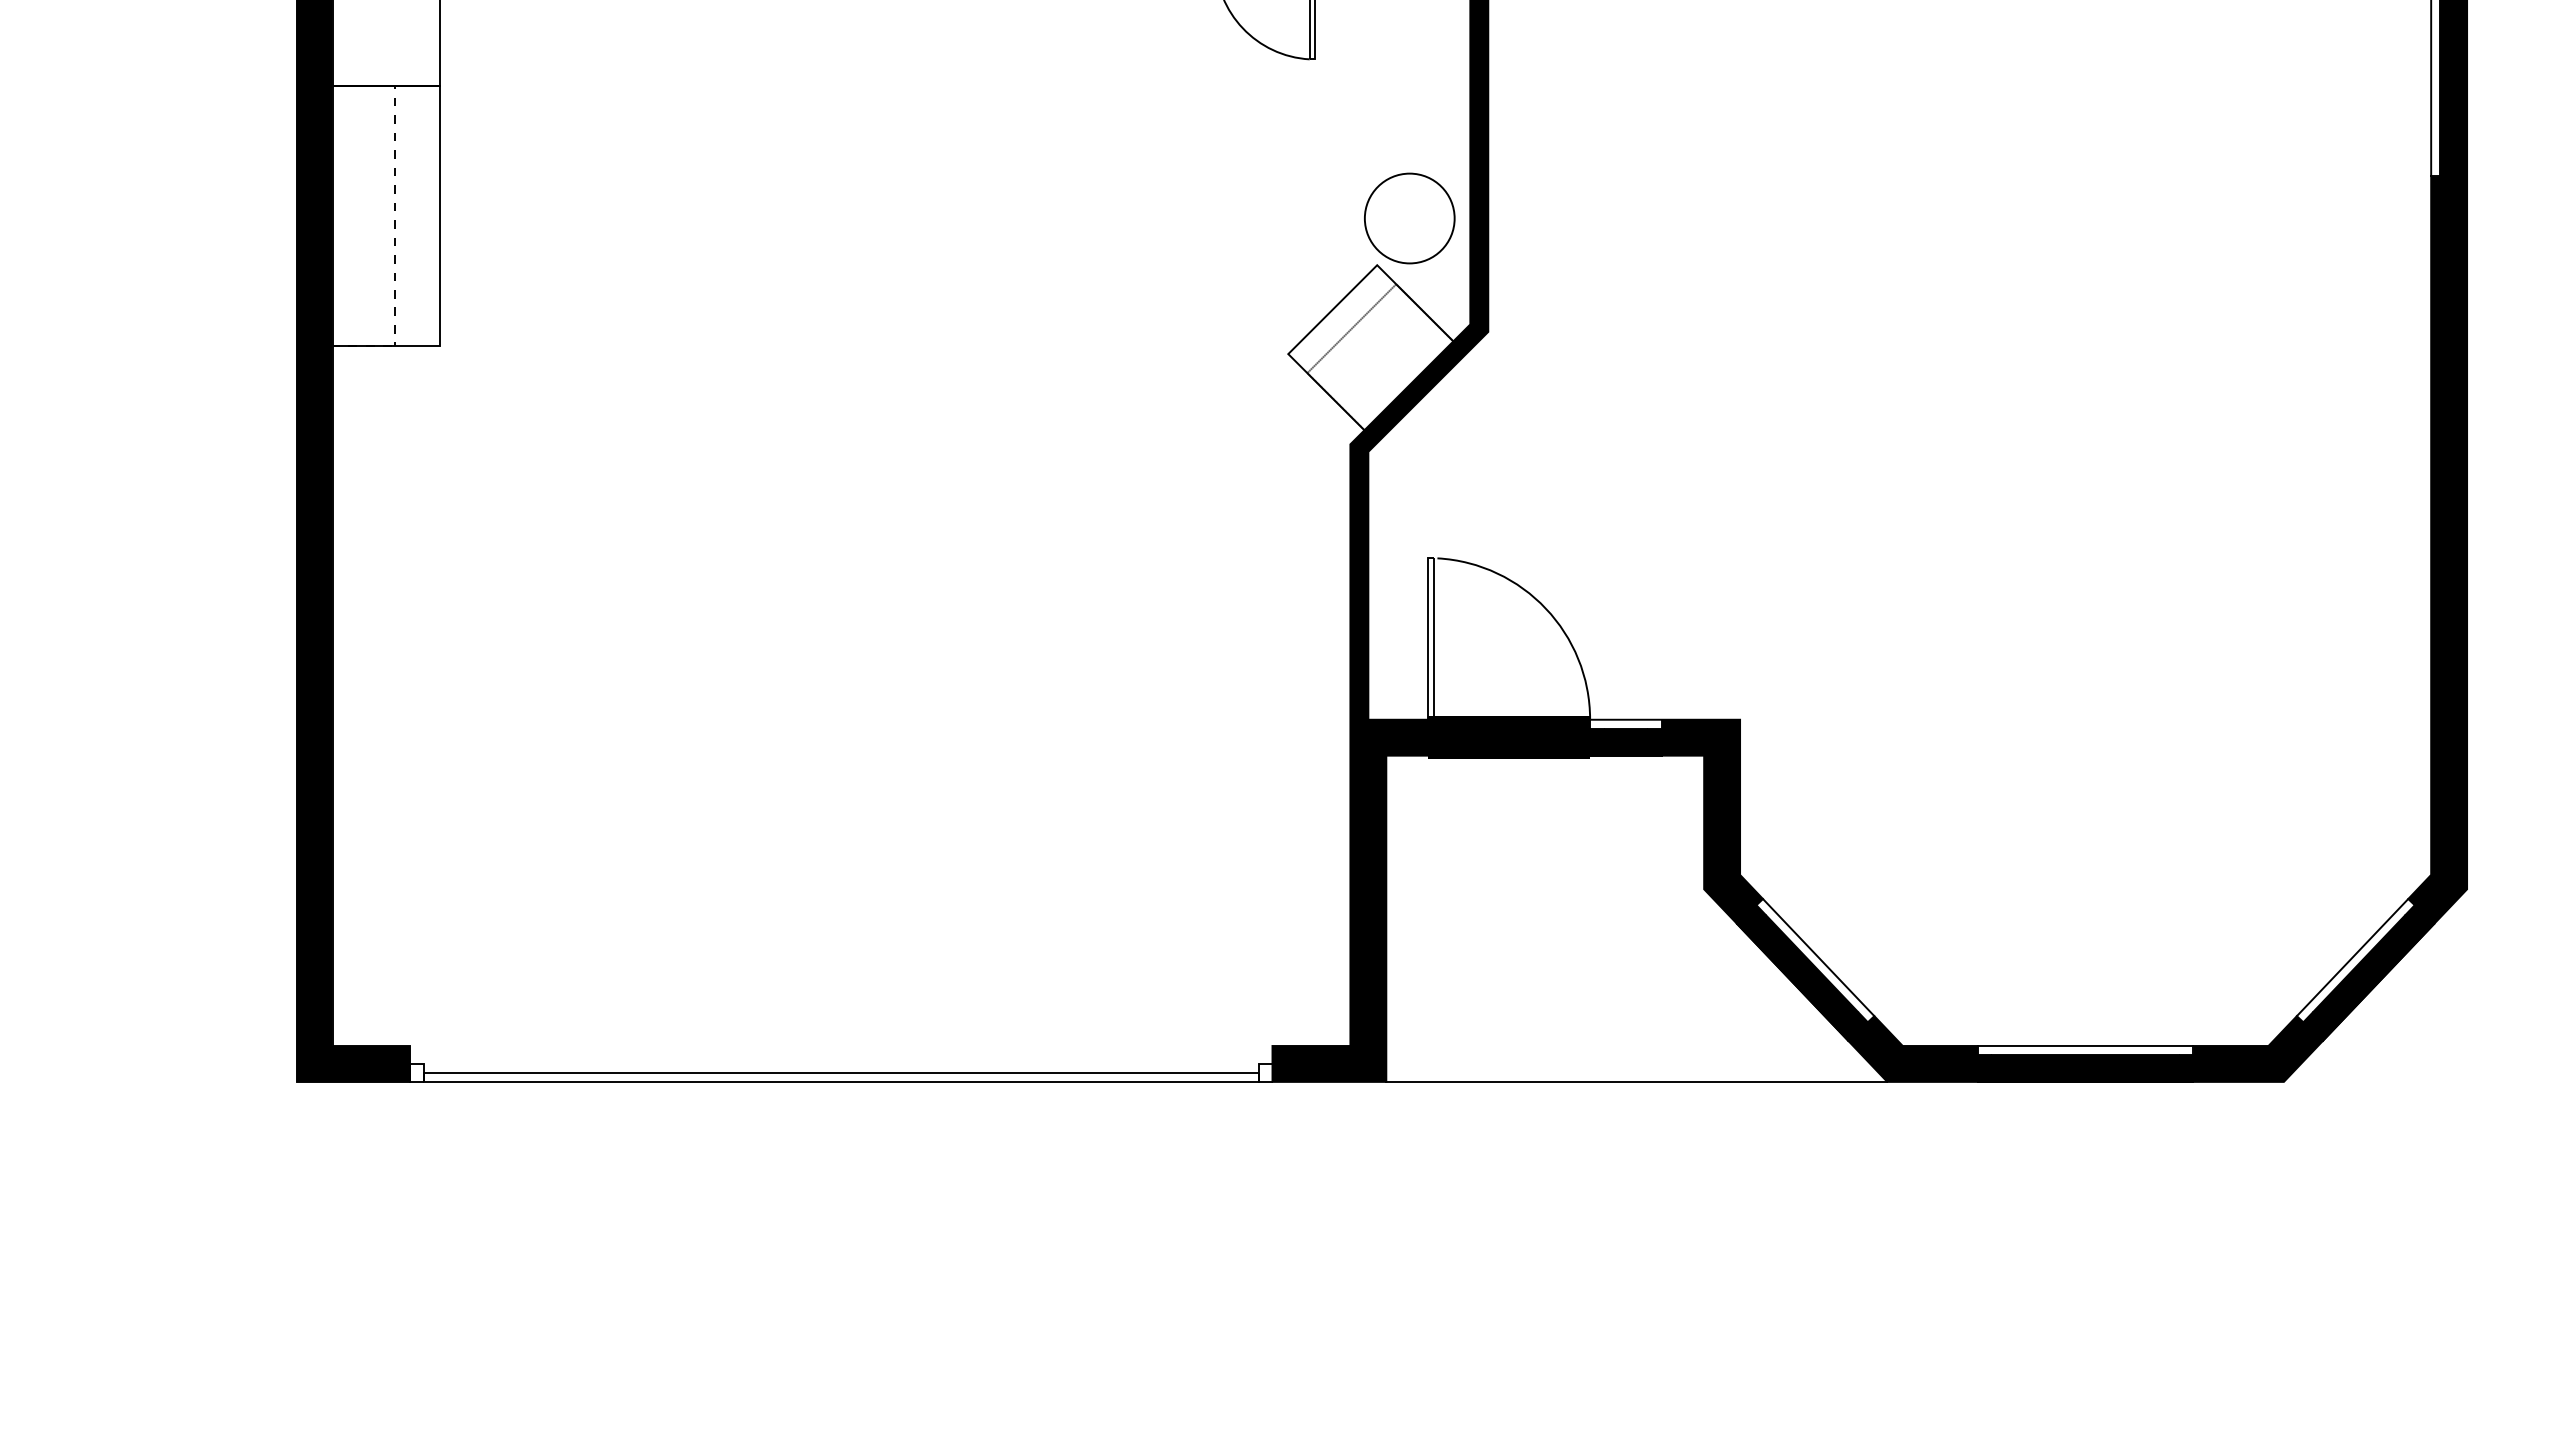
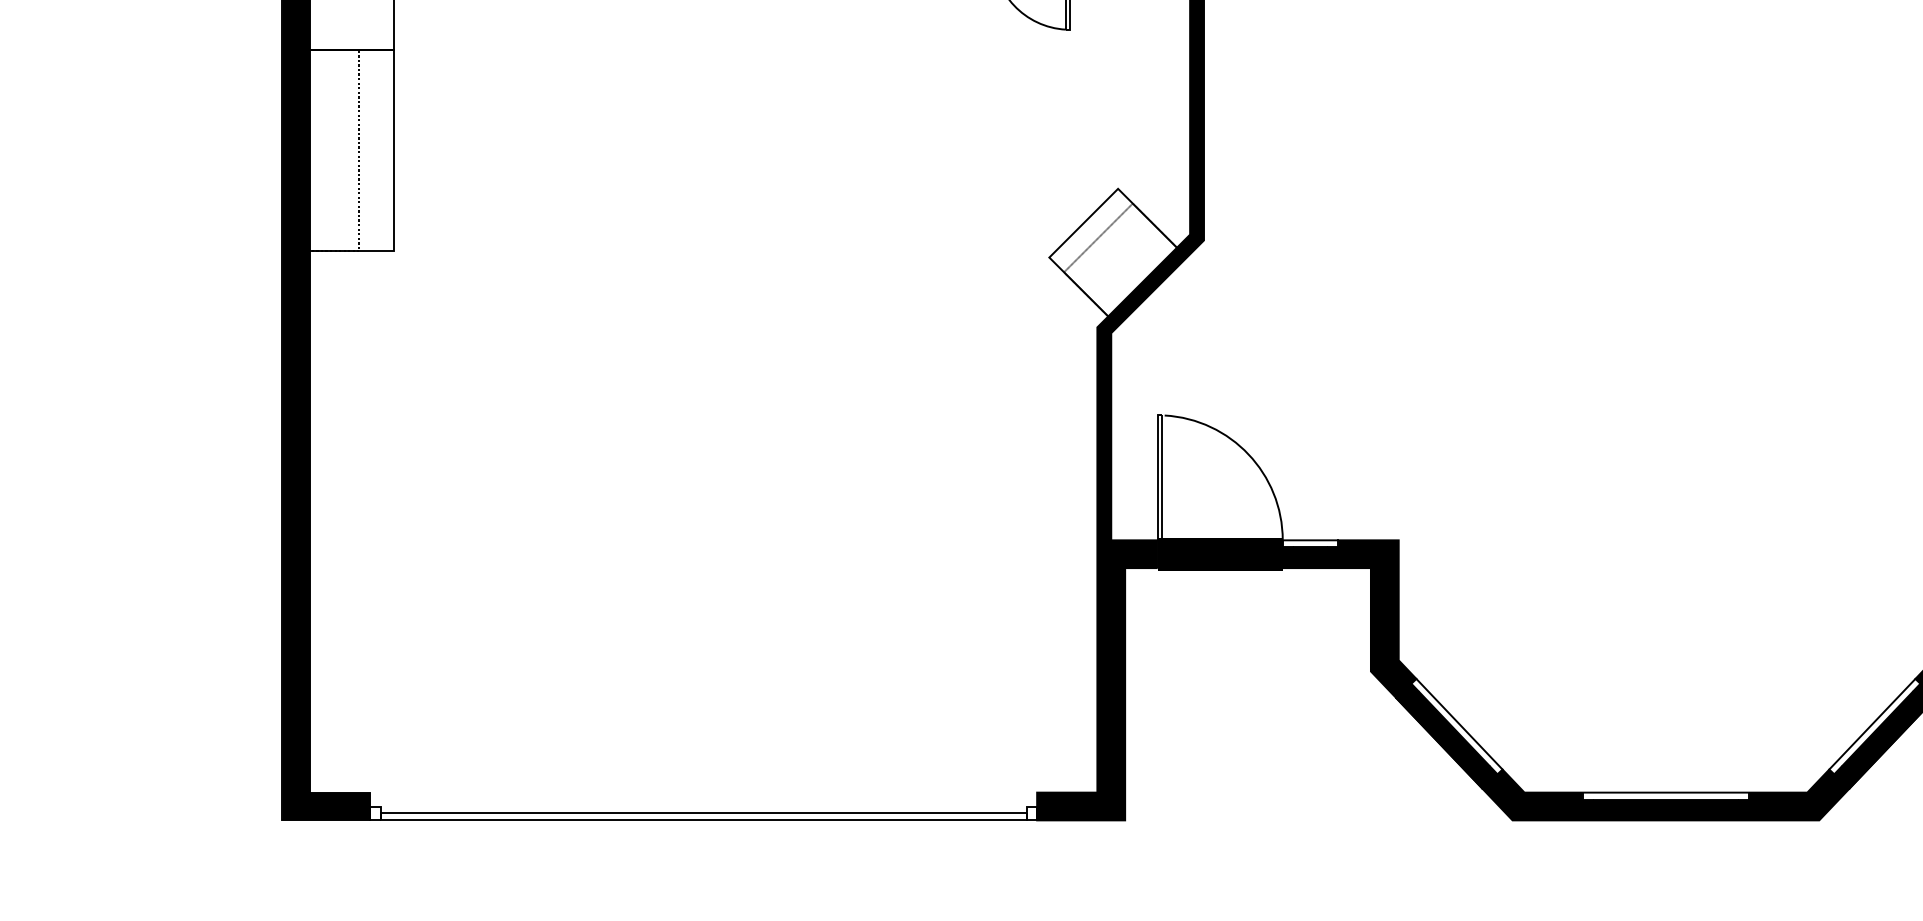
circle: (1409, 218) -> (1143, 152), removed
line: (1636, 1081) -> (1318, 820), removed

